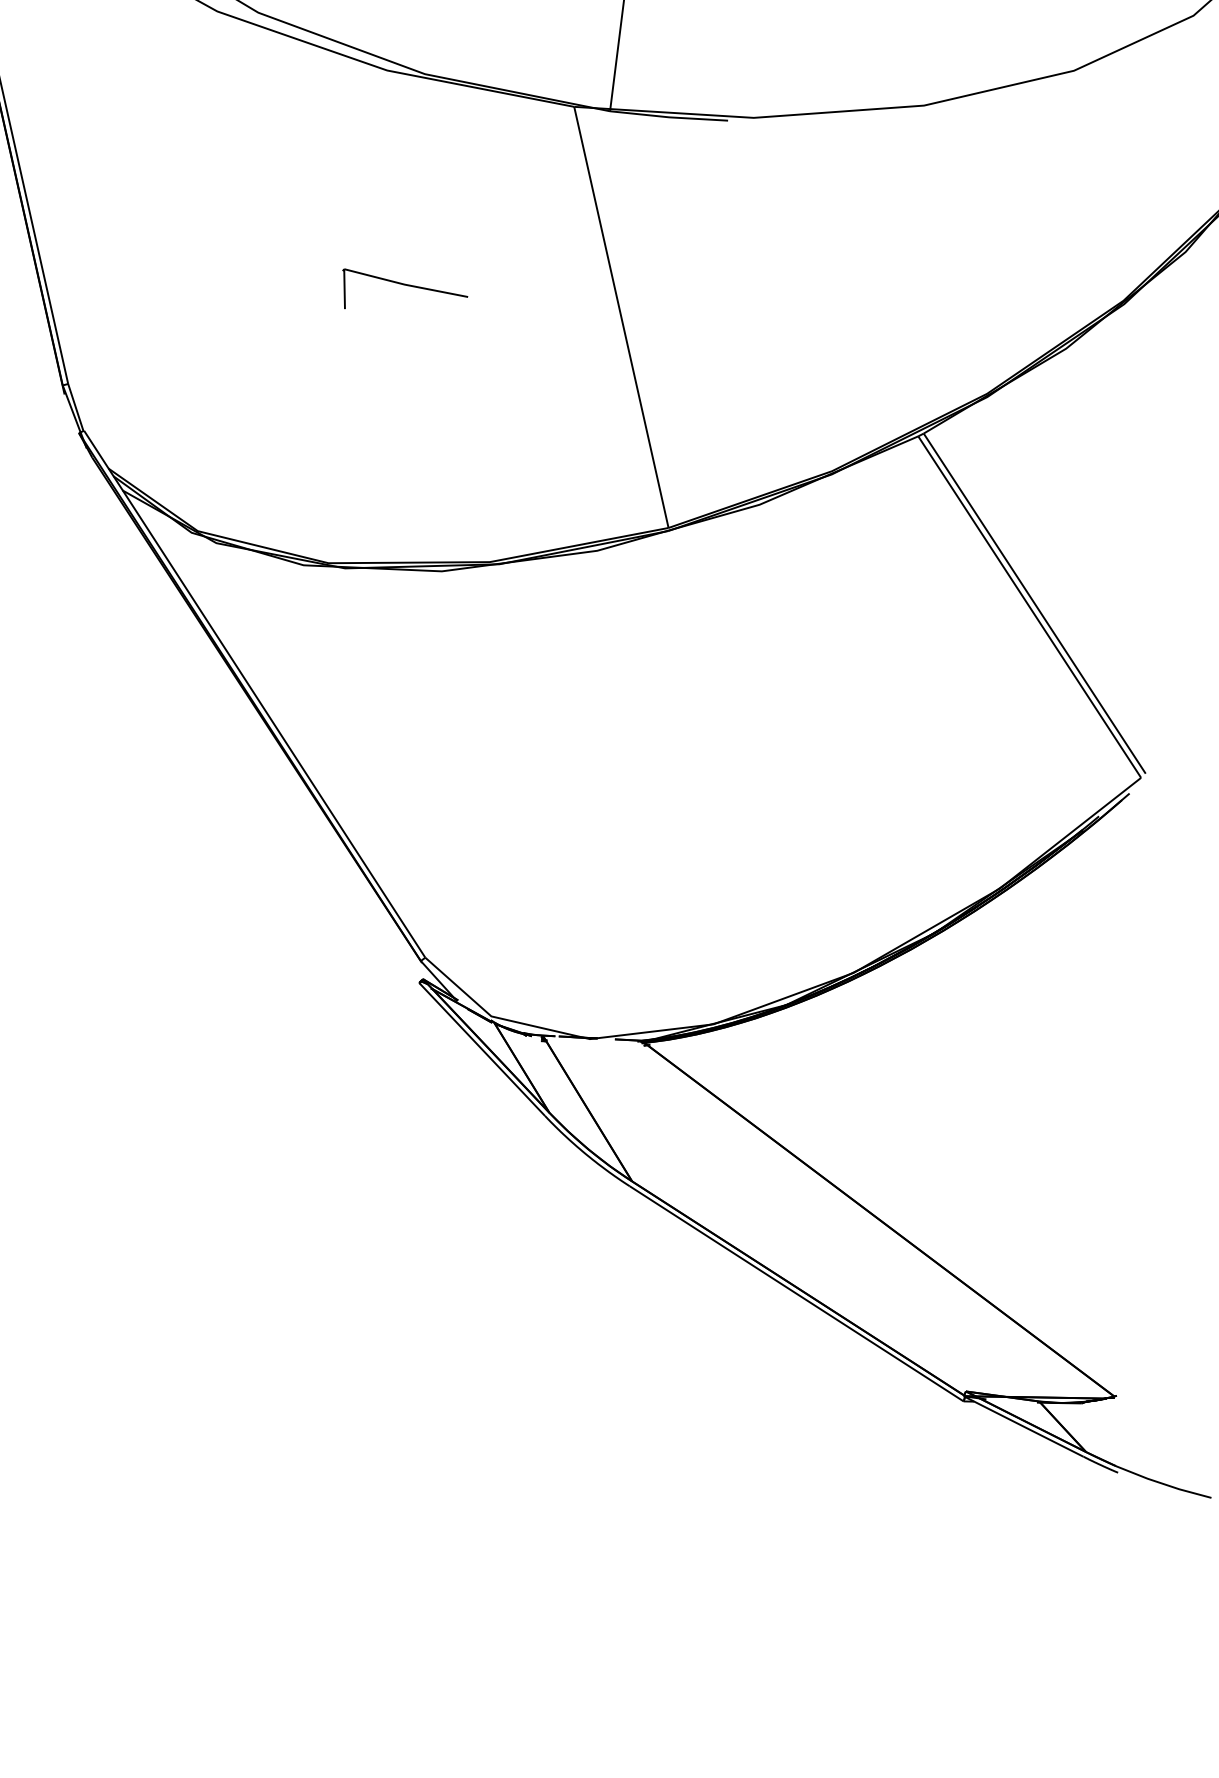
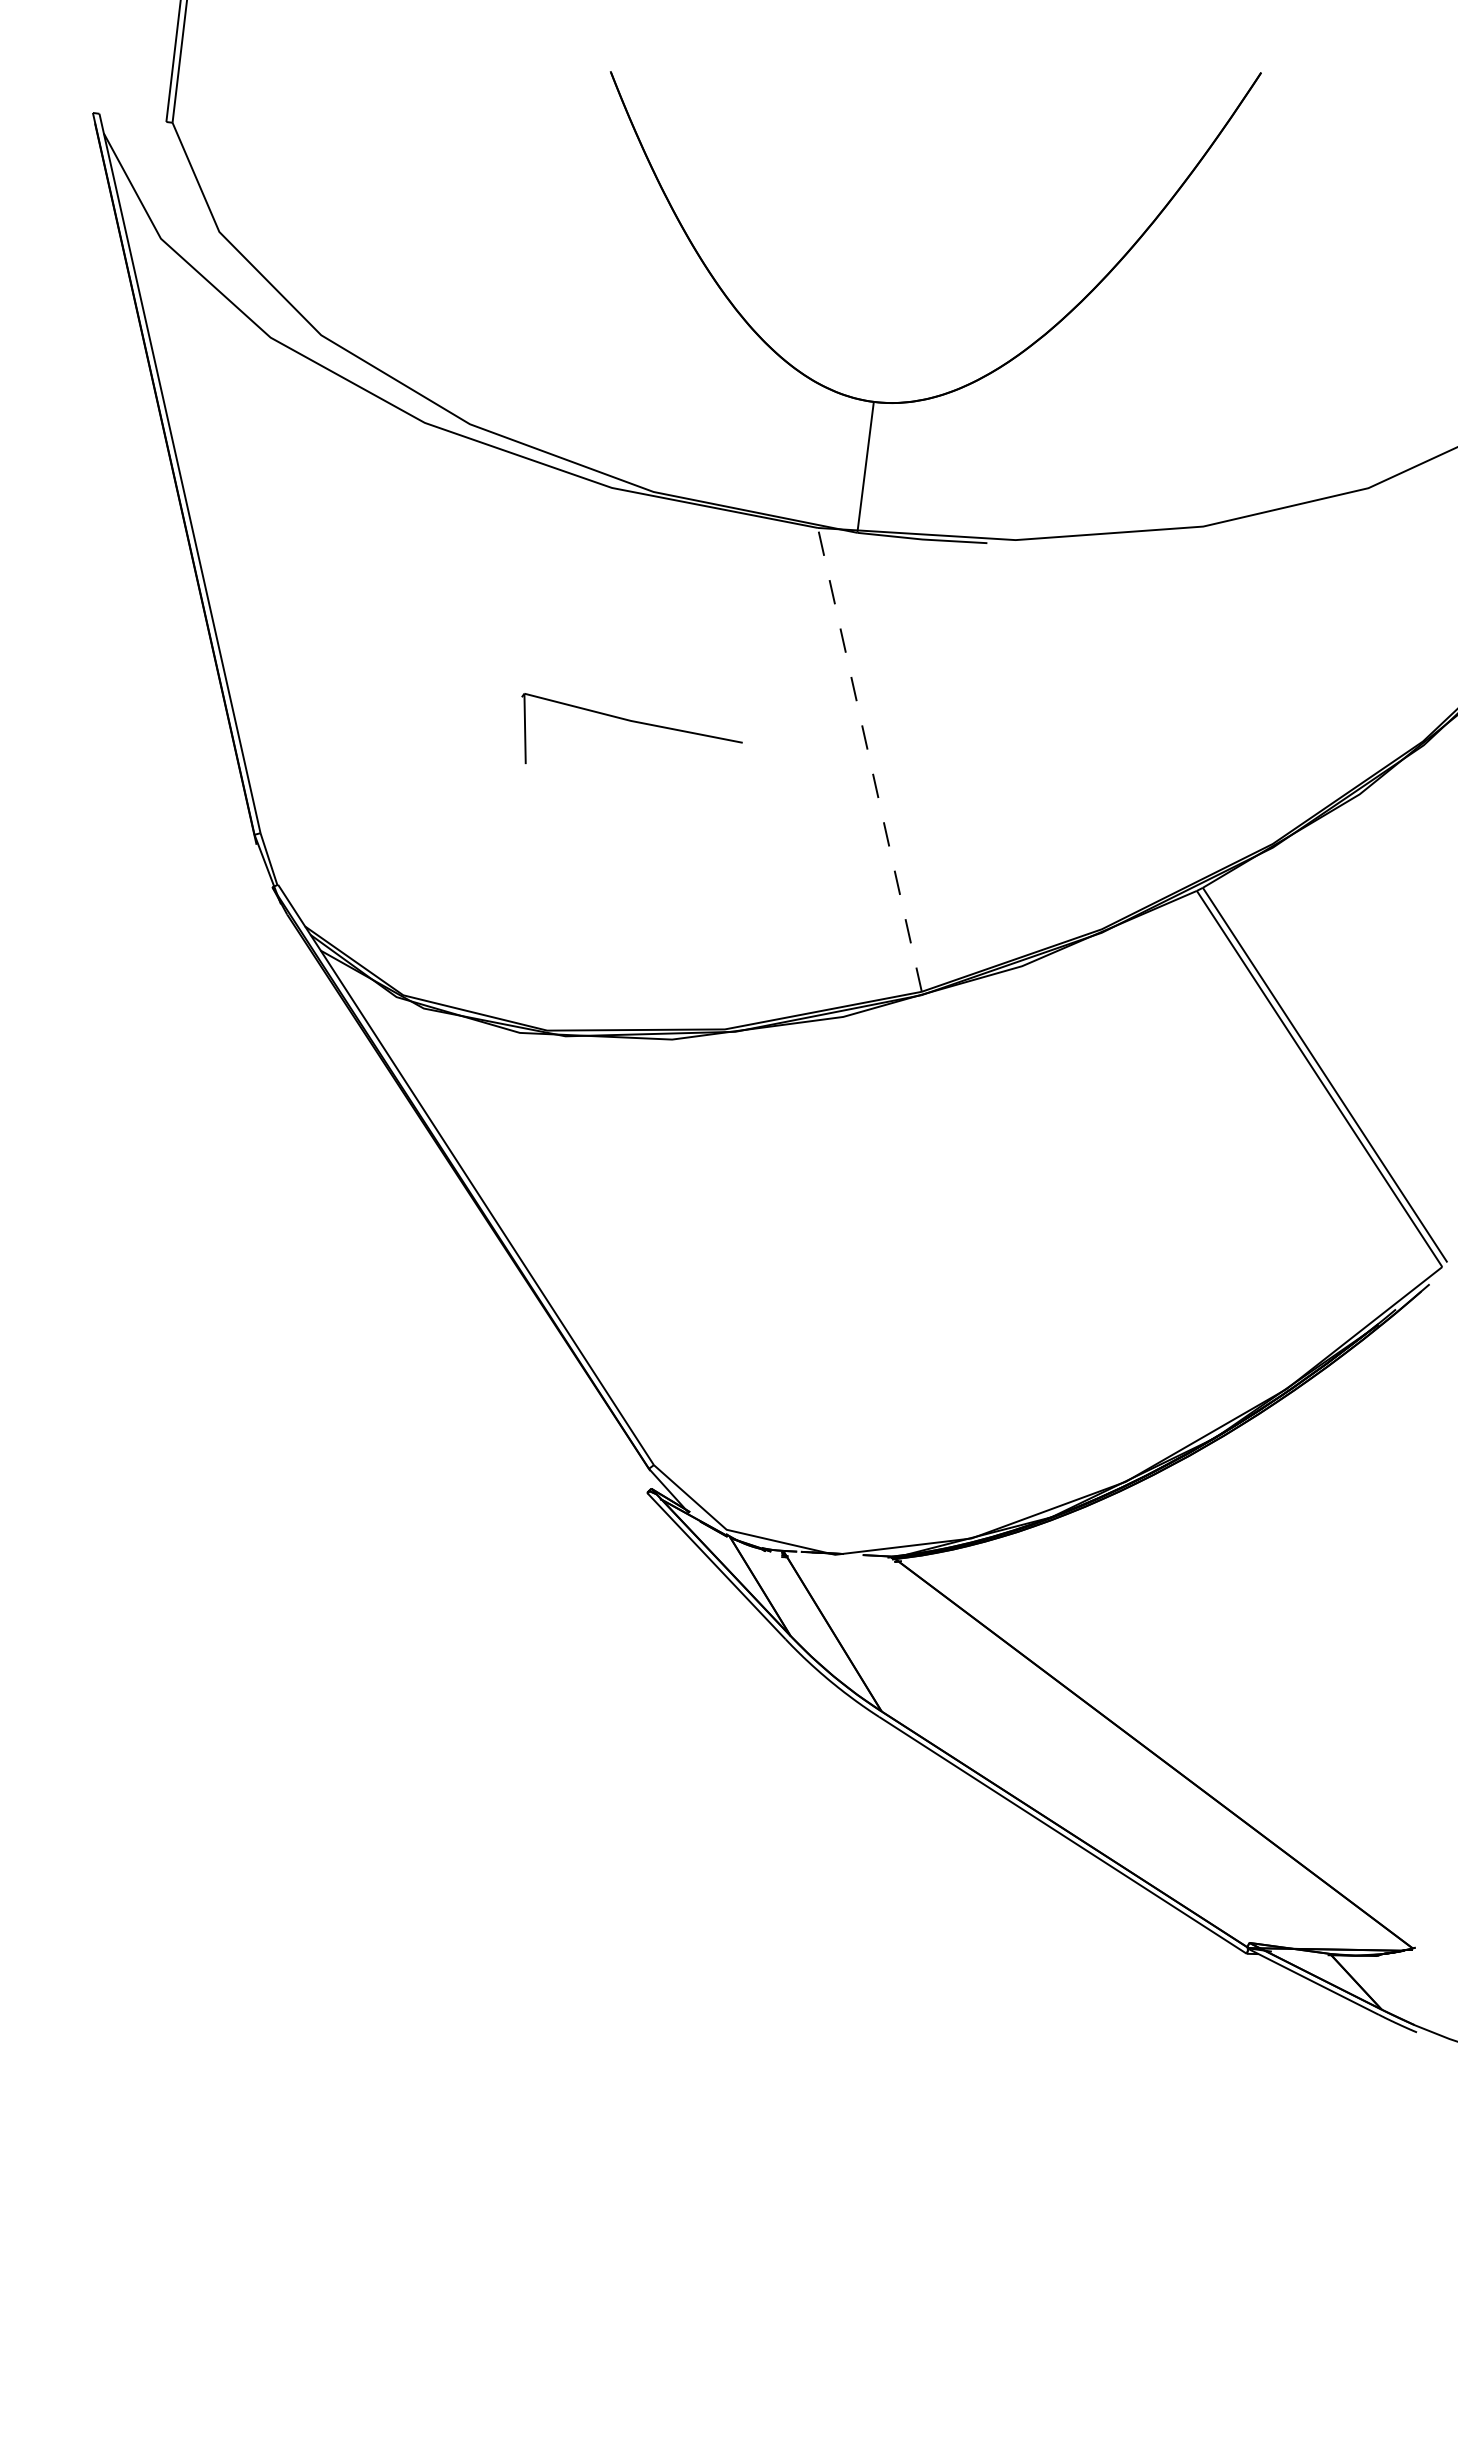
part: (404, 288) -> (631, 728), size x1.6
line: (621, 317) -> (869, 759), solid -> dashed

